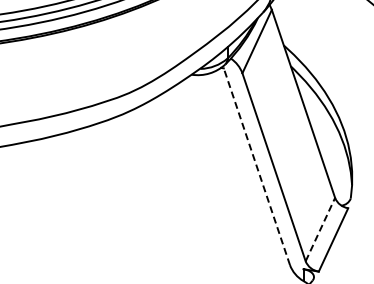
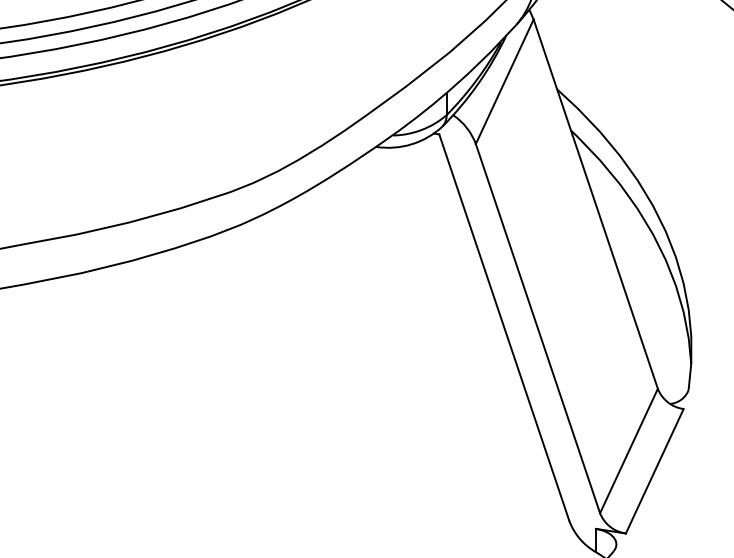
line: (256, 166) -> (503, 327), dashed -> solid
line: (320, 229) -> (629, 450), dashed -> solid

